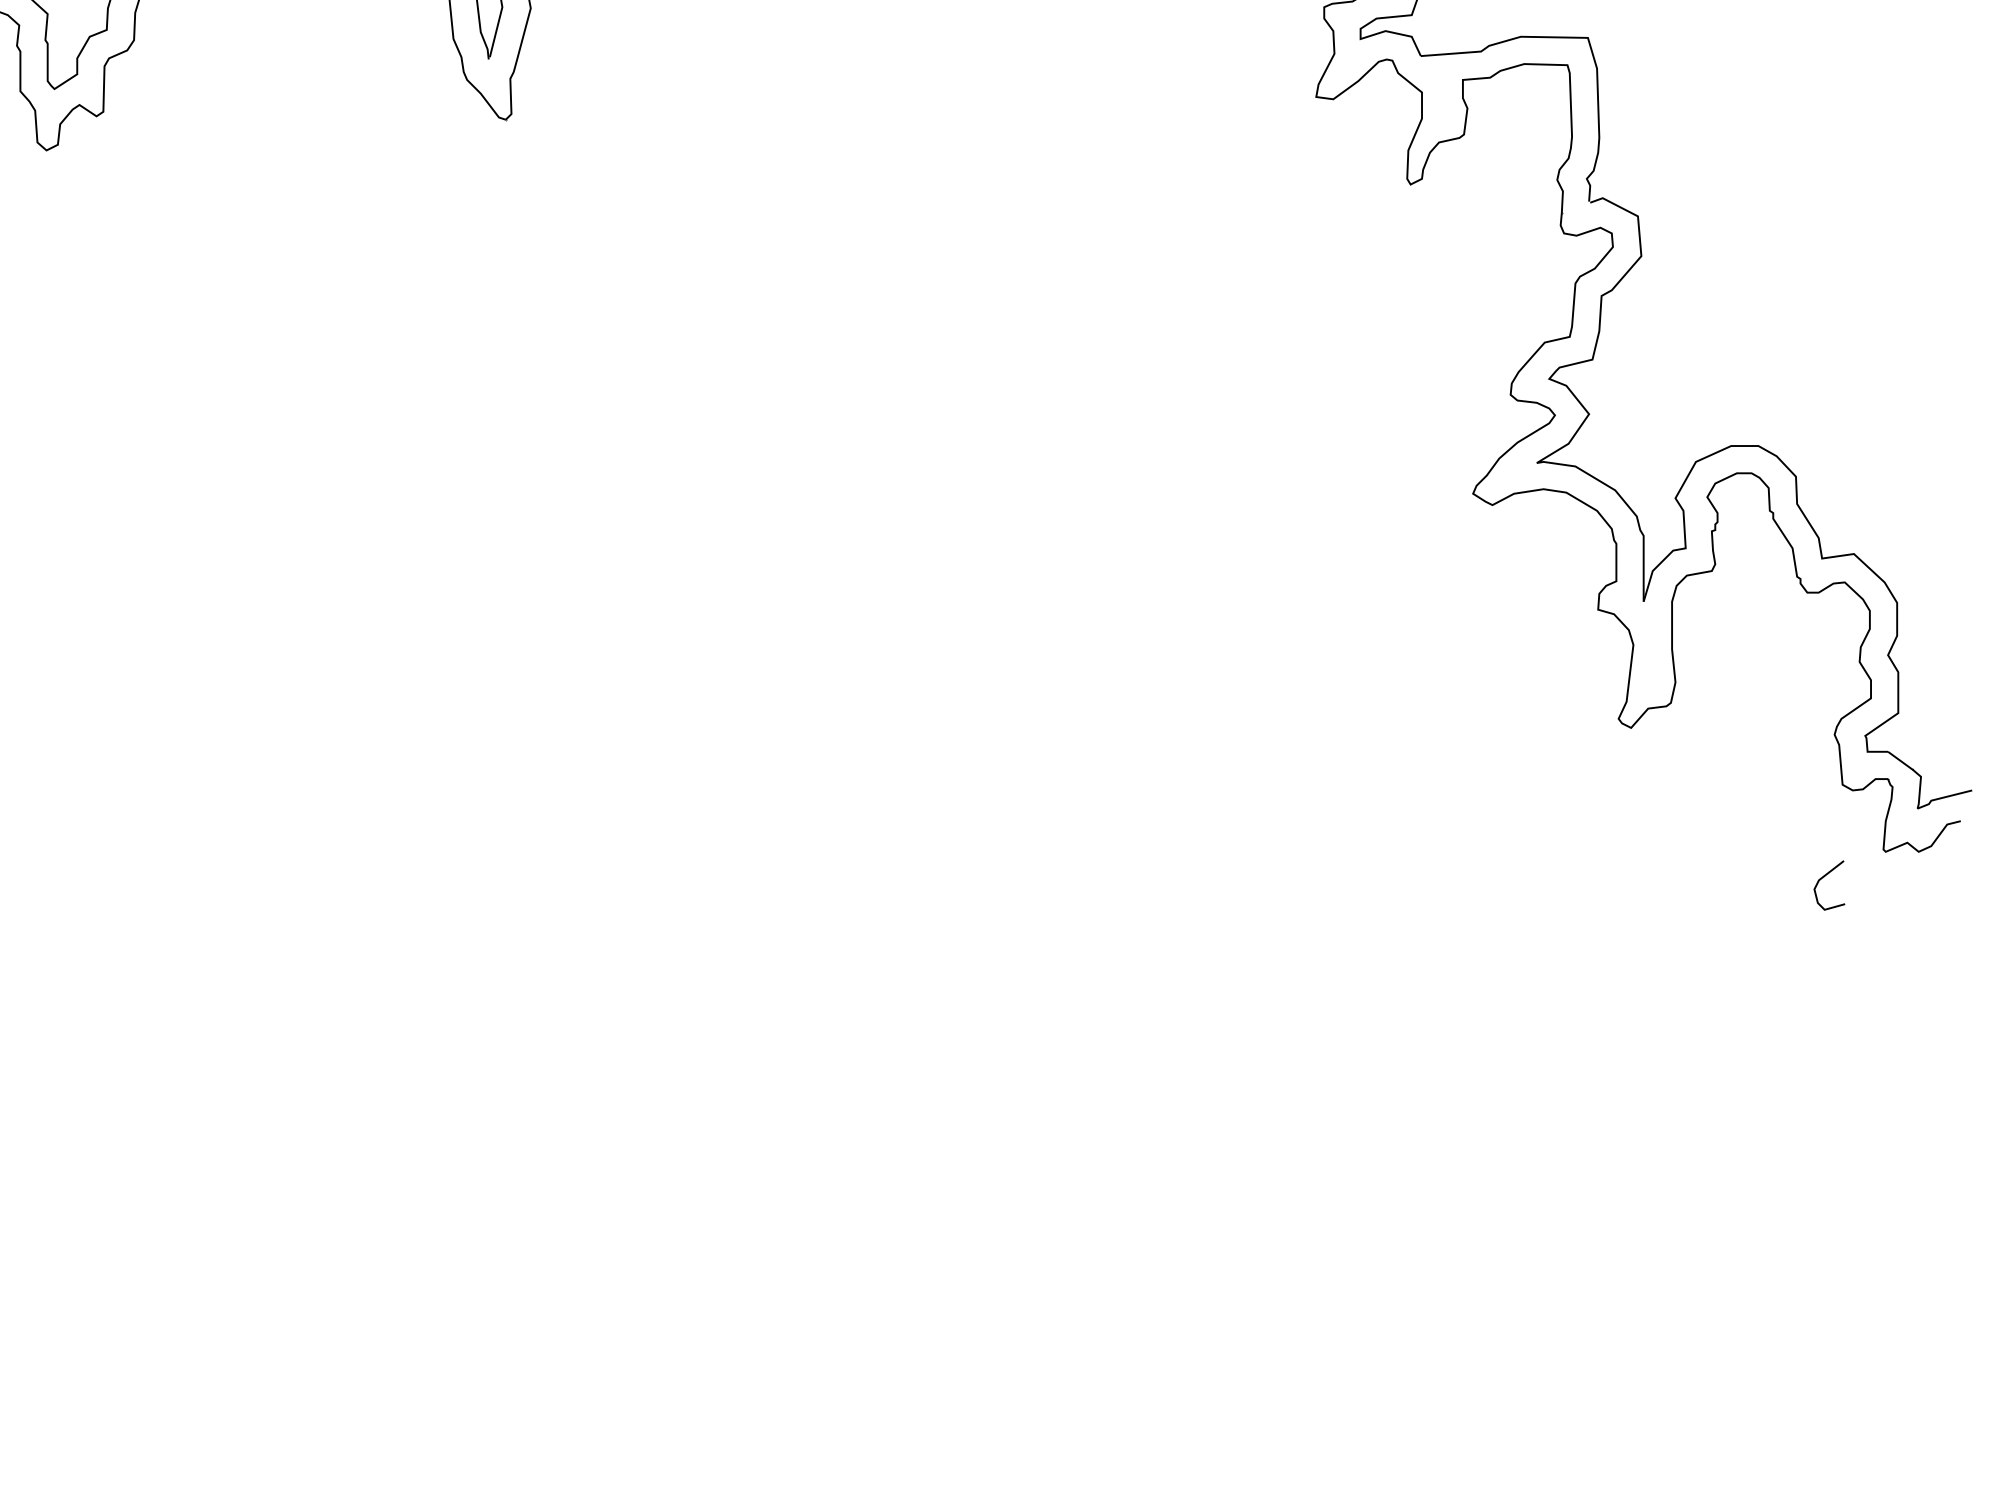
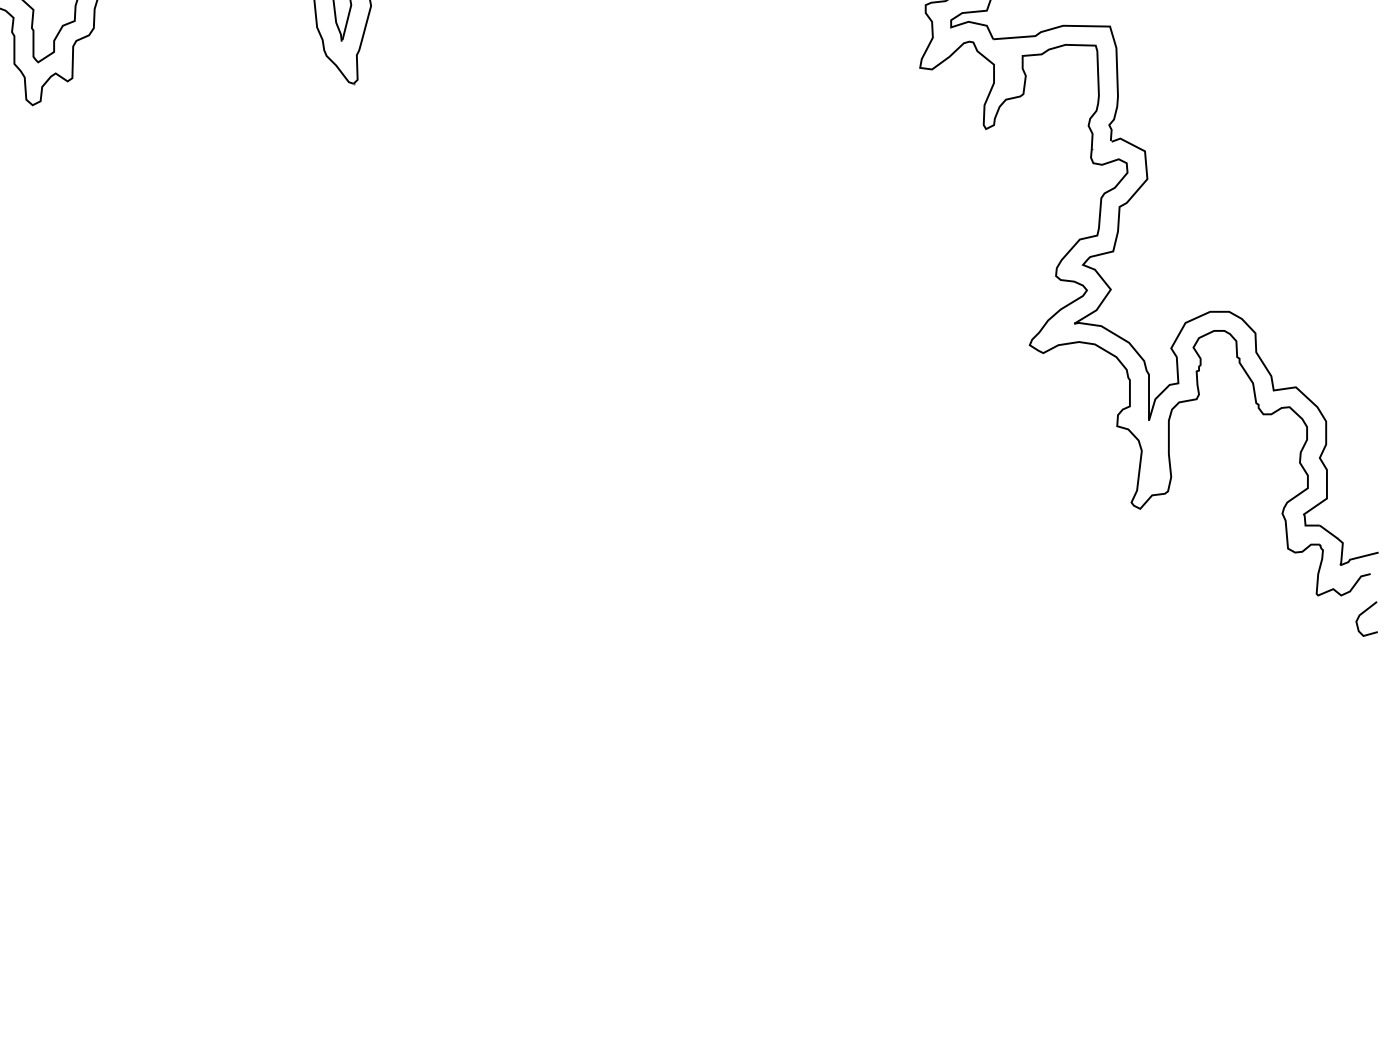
curve: (1823, 879) -> (1362, 614), moved

